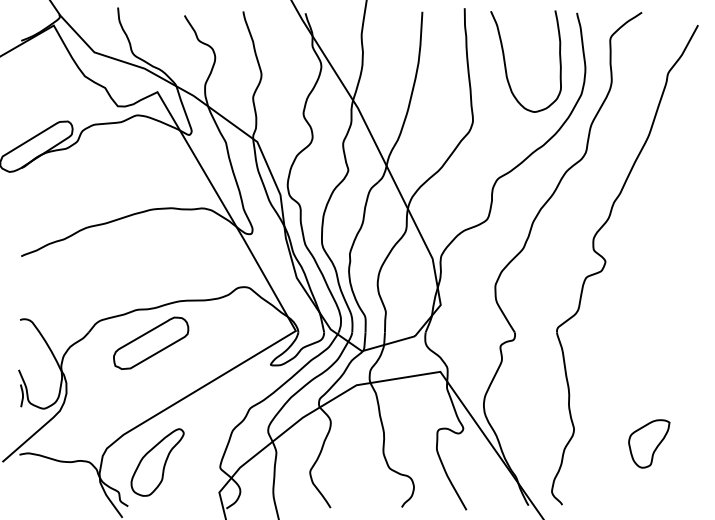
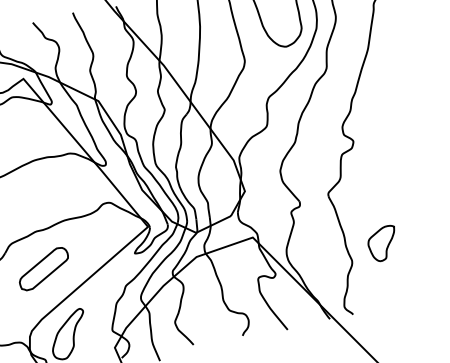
part: (151, 342) -> (44, 268), moved
part: (649, 443) -> (382, 243), moved

